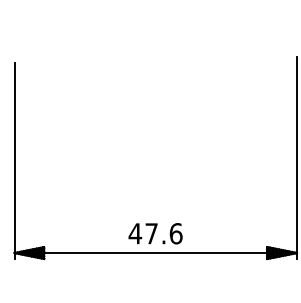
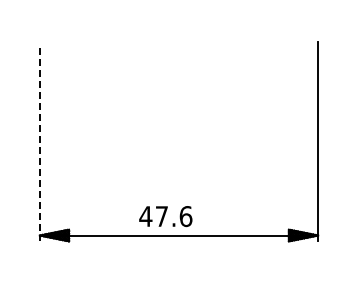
line: (14, 161) -> (39, 145), solid -> dashed
text: (155, 233) -> (165, 216), moved

